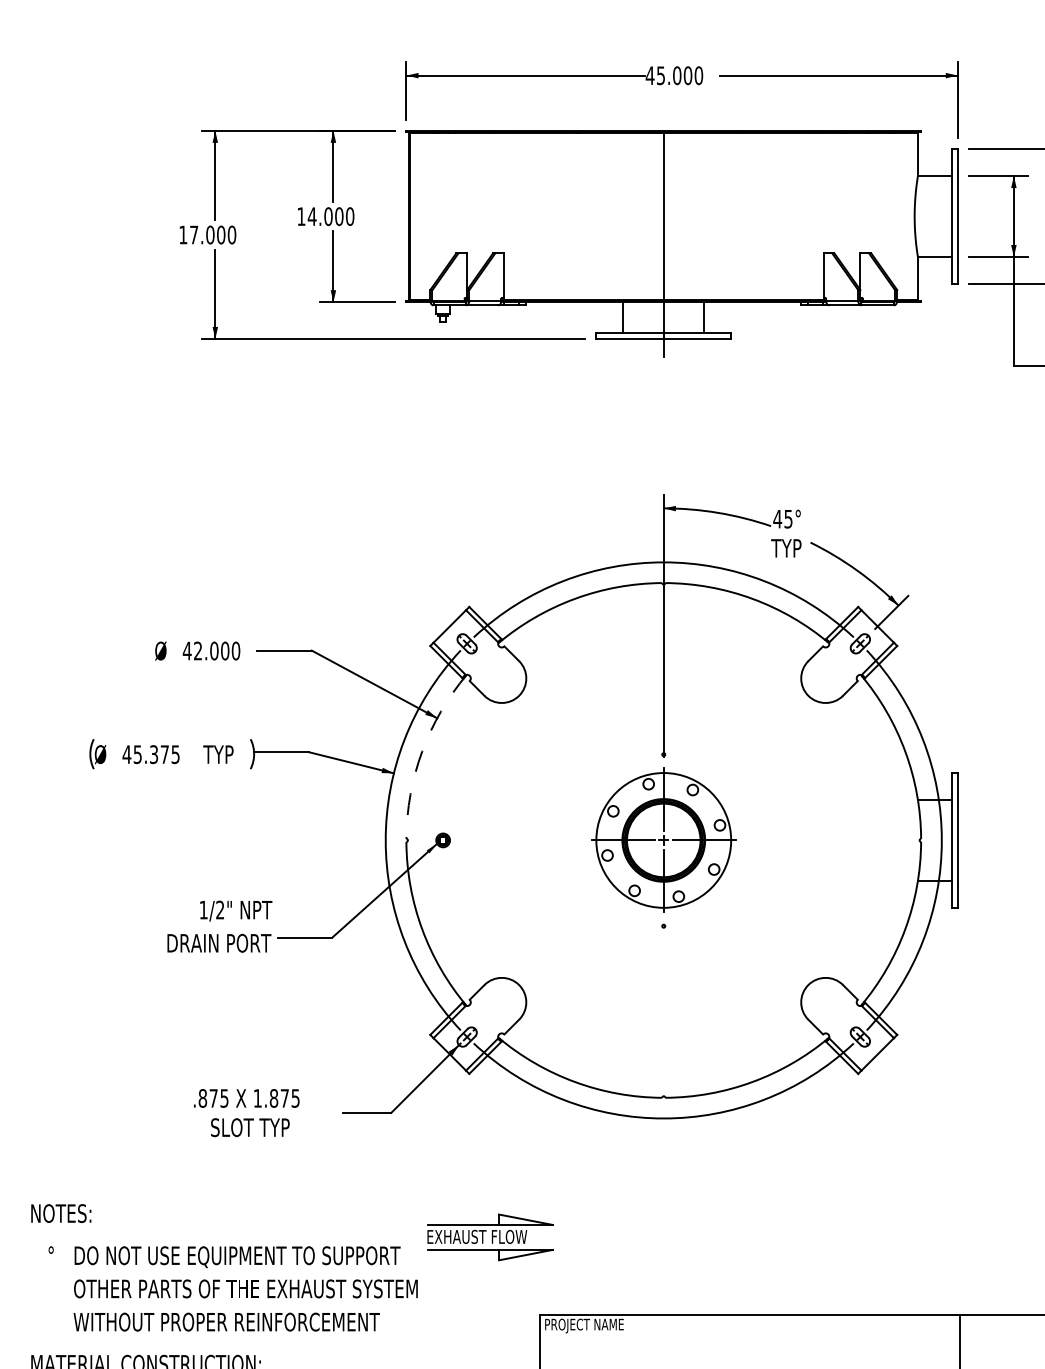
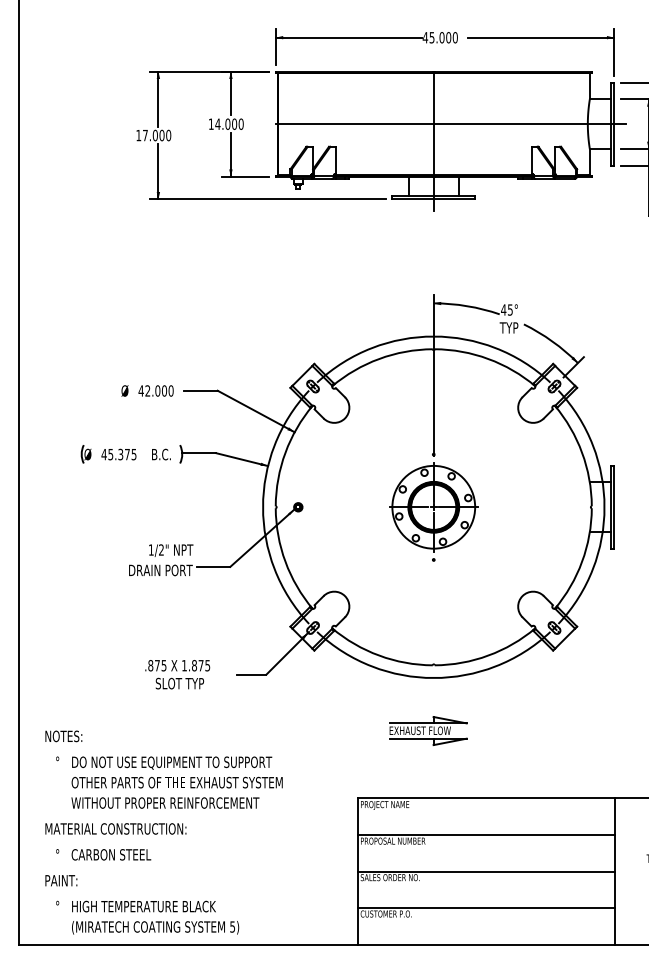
line: (690, 217) -> (450, 124), added
arc: (422, 751) -> (285, 452), dashed -> solid
text: (218, 754) -> (160, 454), TYP -> B.C.
part: (490, 1236) -> (428, 730), moved

